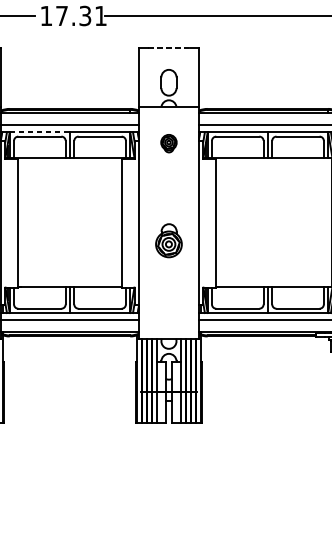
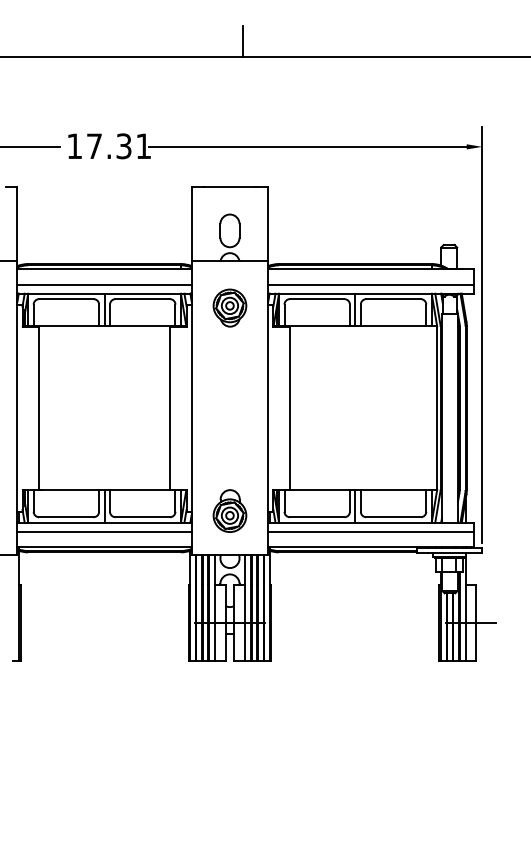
line: (169, 48) -> (230, 187), dashed -> solid
line: (39, 132) -> (66, 293), dashed -> solid
part: (168, 143) -> (229, 307), size x1.67
part: (168, 240) -> (229, 510), moved

